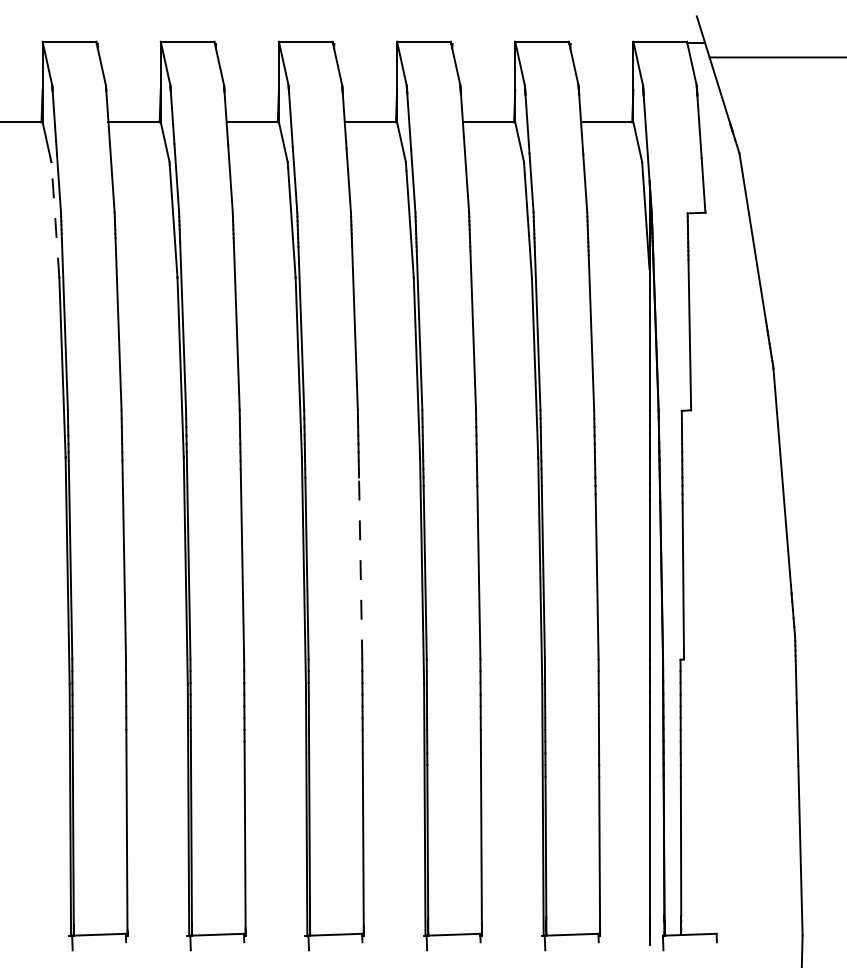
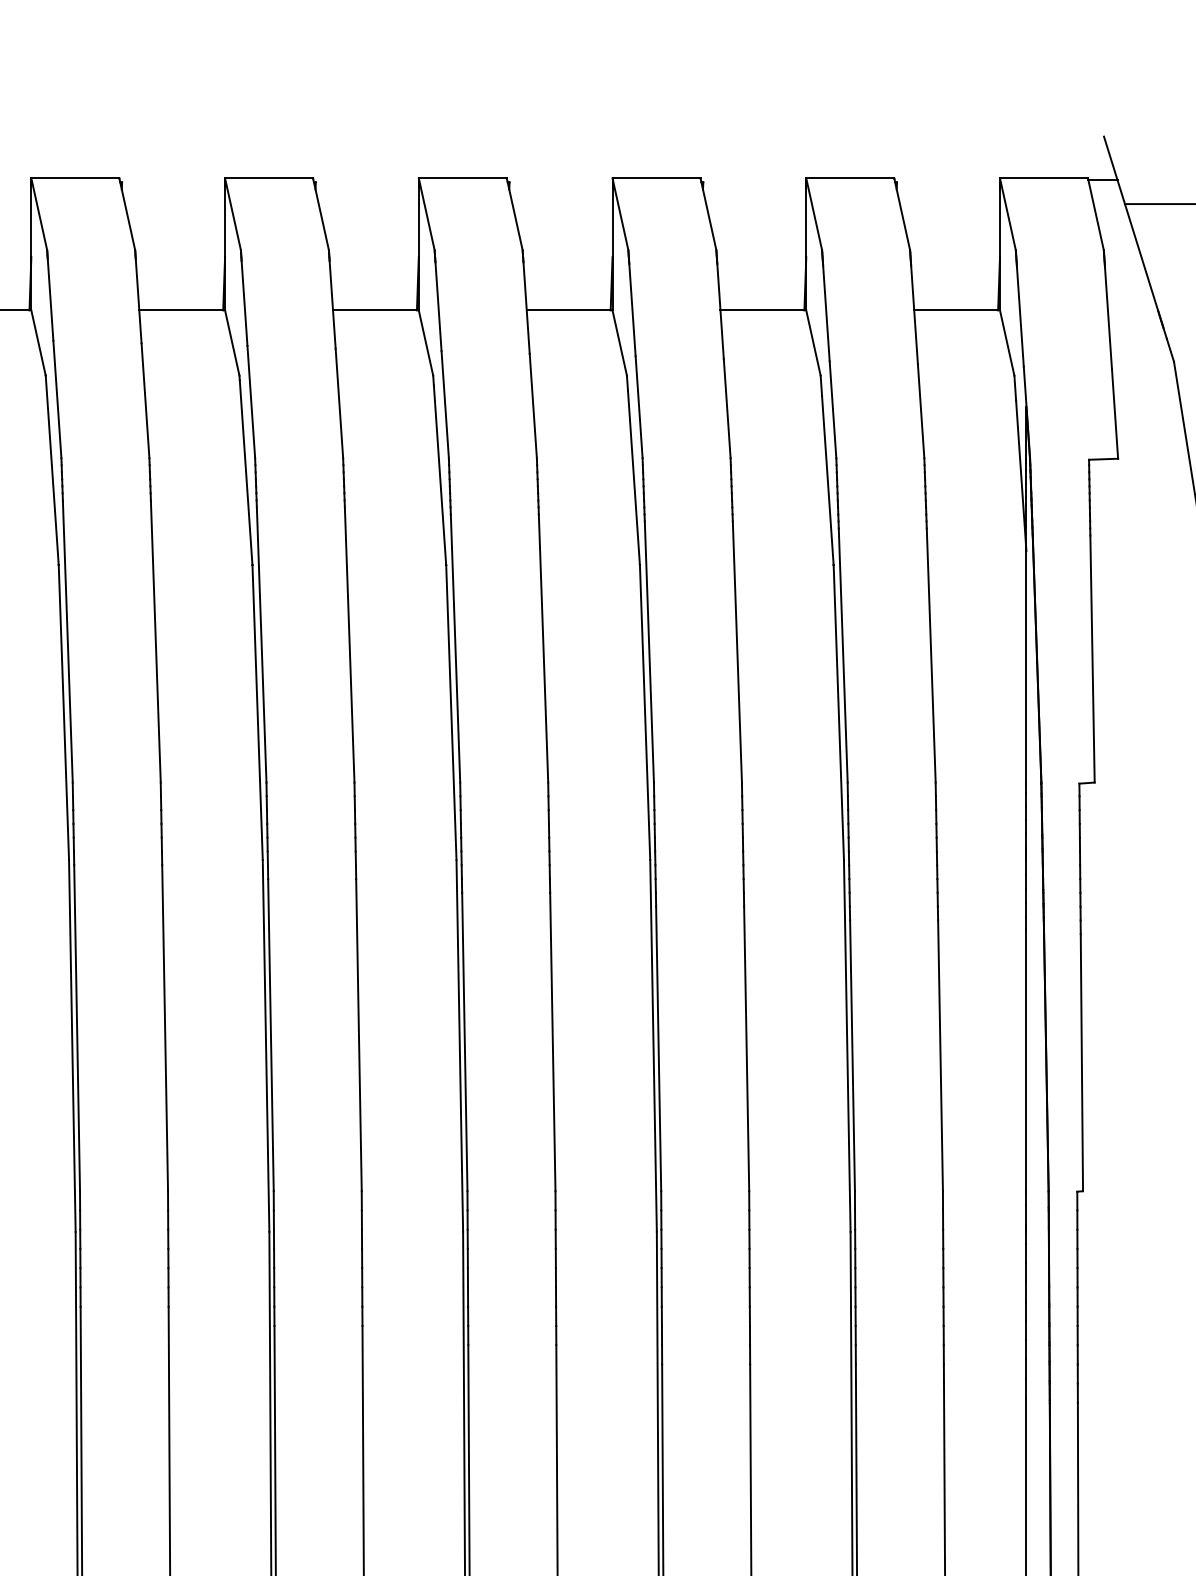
line: (55, 219) -> (52, 469), dashed -> solid
line: (360, 568) -> (552, 1042), dashed -> solid

